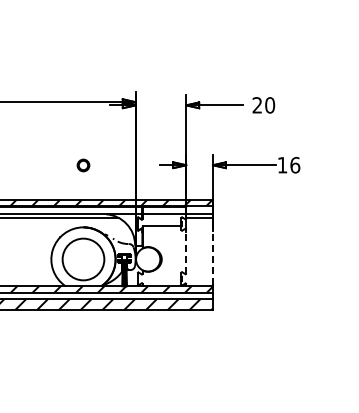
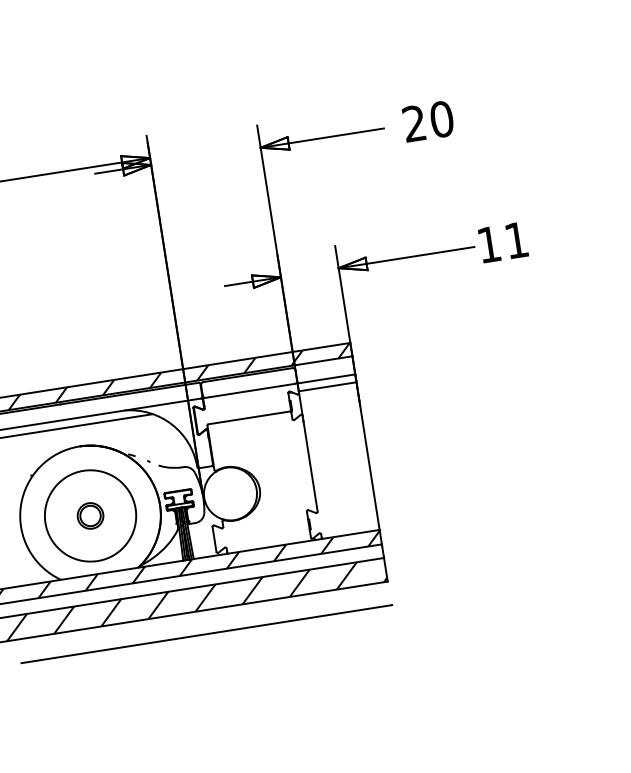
text: (295, 164) -> (516, 238), 16 -> 11
part: (83, 165) -> (90, 515), moved
line: (186, 252) -> (310, 465), dashed -> solid
line: (212, 257) -> (368, 467), dashed -> solid
line: (127, 320) -> (206, 632), added

